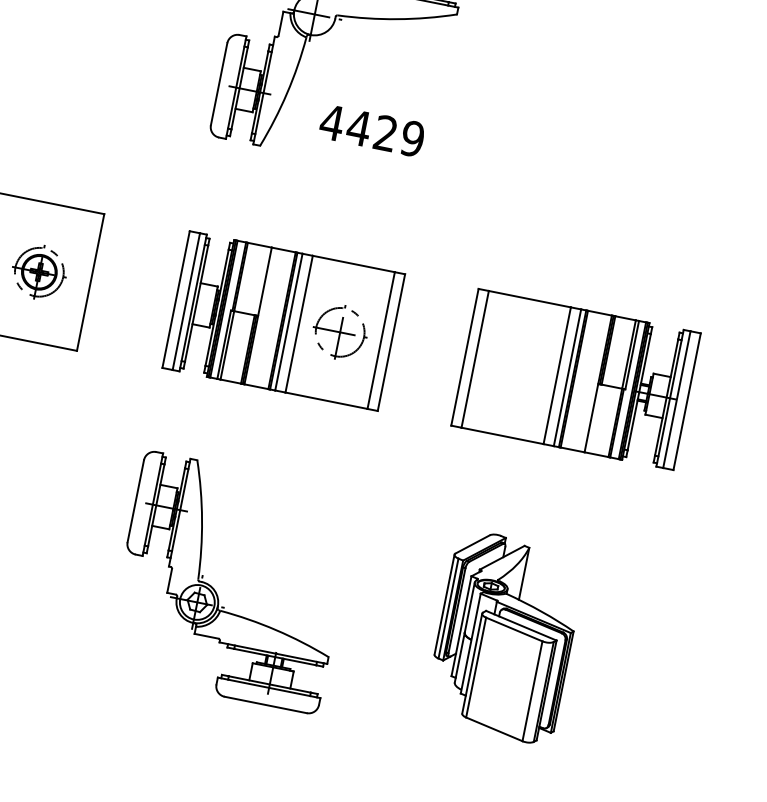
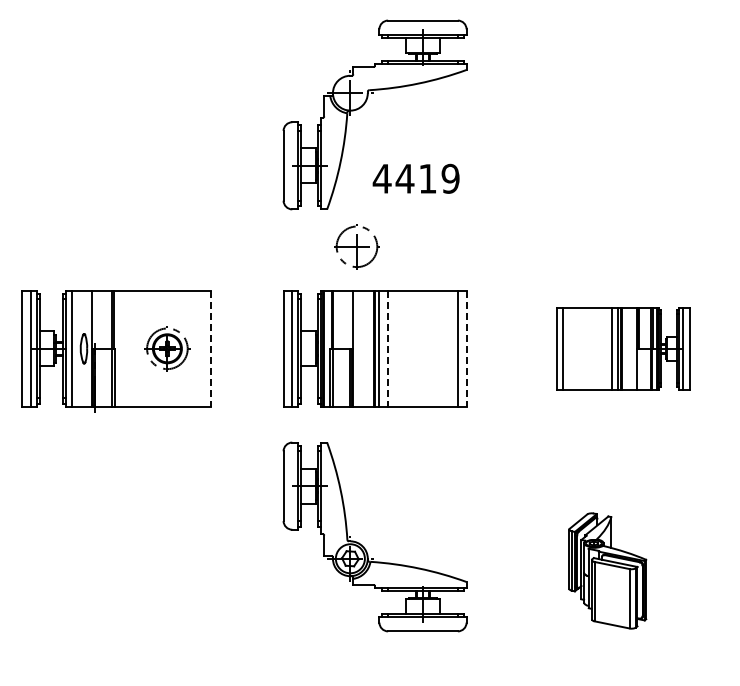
text: (385, 132) -> (427, 178), 4429 -> 4419
line: (89, 283) -> (210, 349), solid -> dashed
line: (299, 325) -> (388, 349), solid -> dashed
part: (339, 331) -> (356, 246), moved
line: (391, 343) -> (466, 349), solid -> dashed
part: (576, 379) -> (623, 348), size x0.7
part: (216, 591) -> (364, 546), moved
part: (505, 636) -> (607, 570), size x0.7

